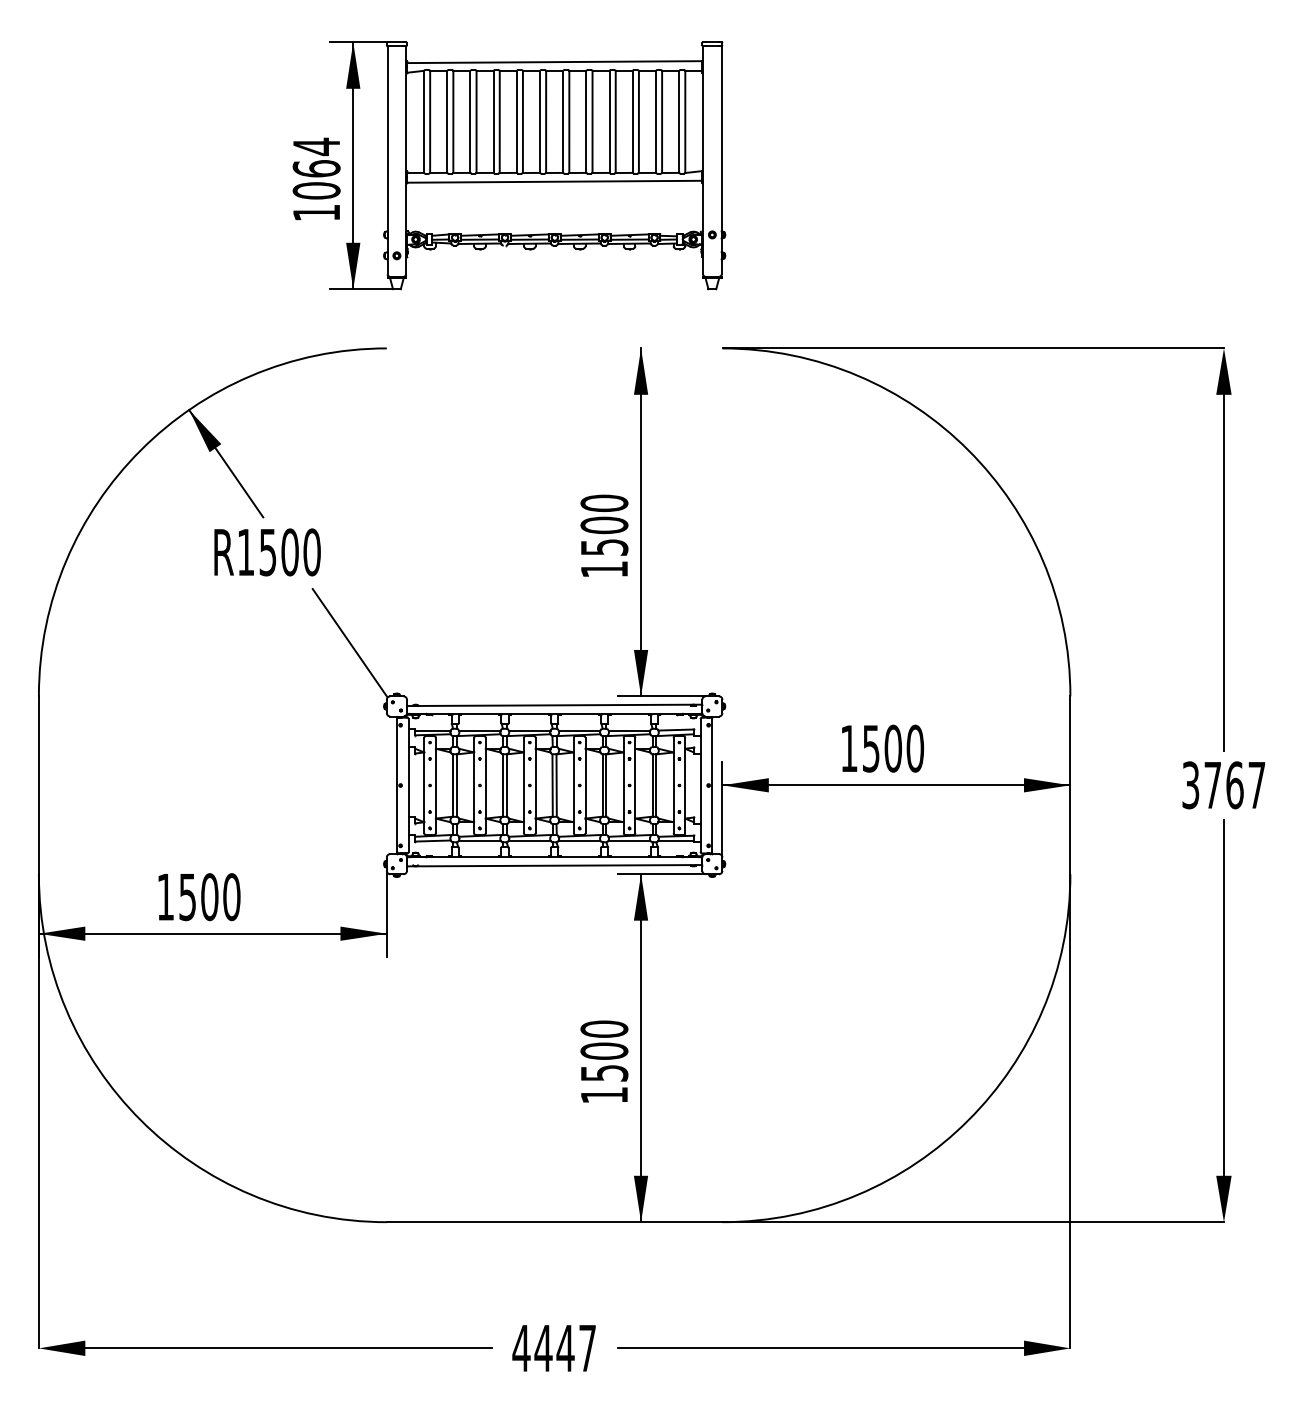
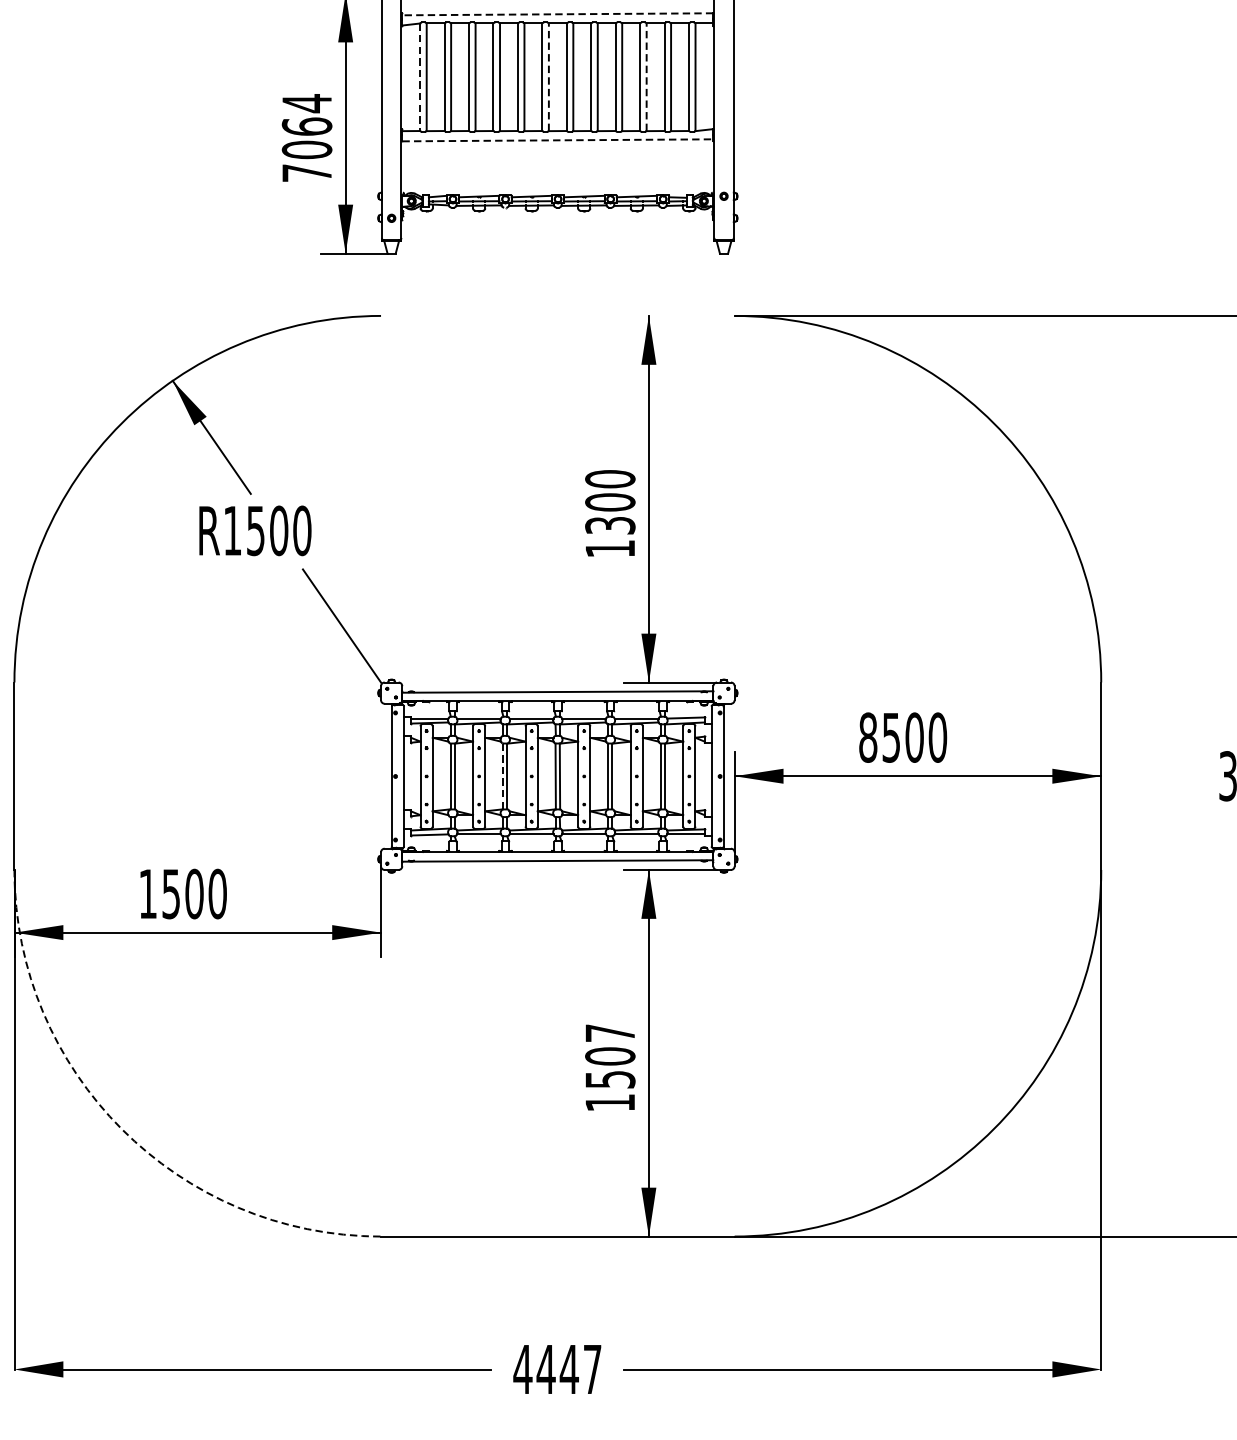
line: (554, 62) -> (557, 14), solid -> dashed
line: (546, 121) -> (549, 76), solid -> dashed
line: (638, 121) -> (646, 76), solid -> dashed
line: (423, 122) -> (419, 77), solid -> dashed
line: (554, 181) -> (557, 140), solid -> dashed
text: (316, 212) -> (306, 172), 1064 -> 7064
text: (603, 547) -> (609, 525), 1500 -> 1300
text: (848, 748) -> (867, 737), 1500 -> 8500
line: (502, 786) -> (502, 777), solid -> dashed
text: (604, 1028) -> (610, 1032), 1500 -> 1507
arc: (140, 1120) -> (121, 1129), solid -> dashed

